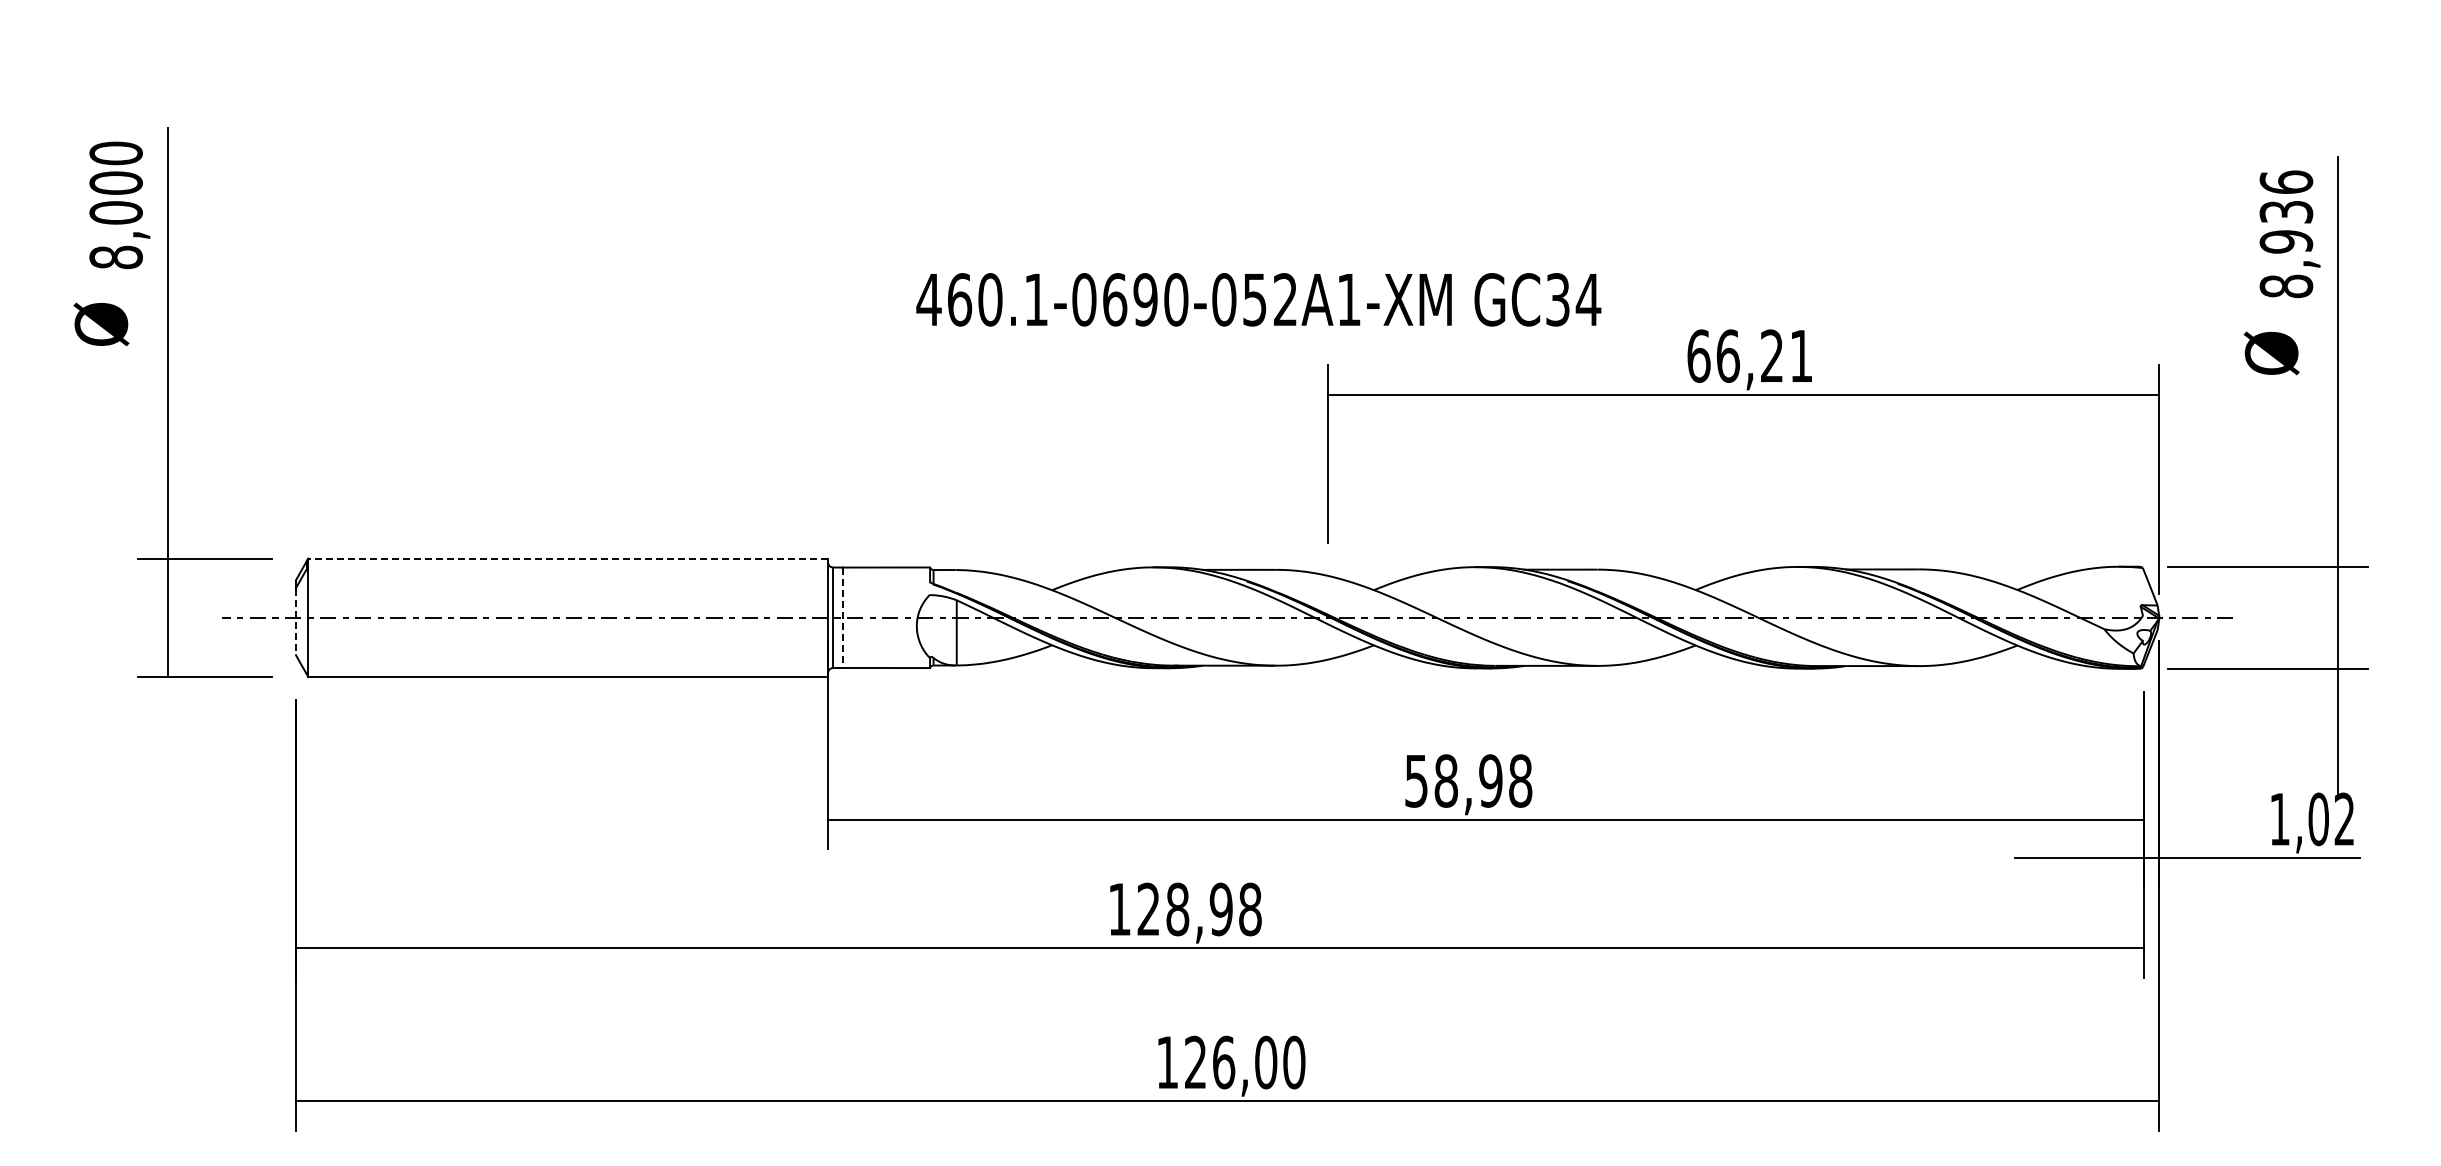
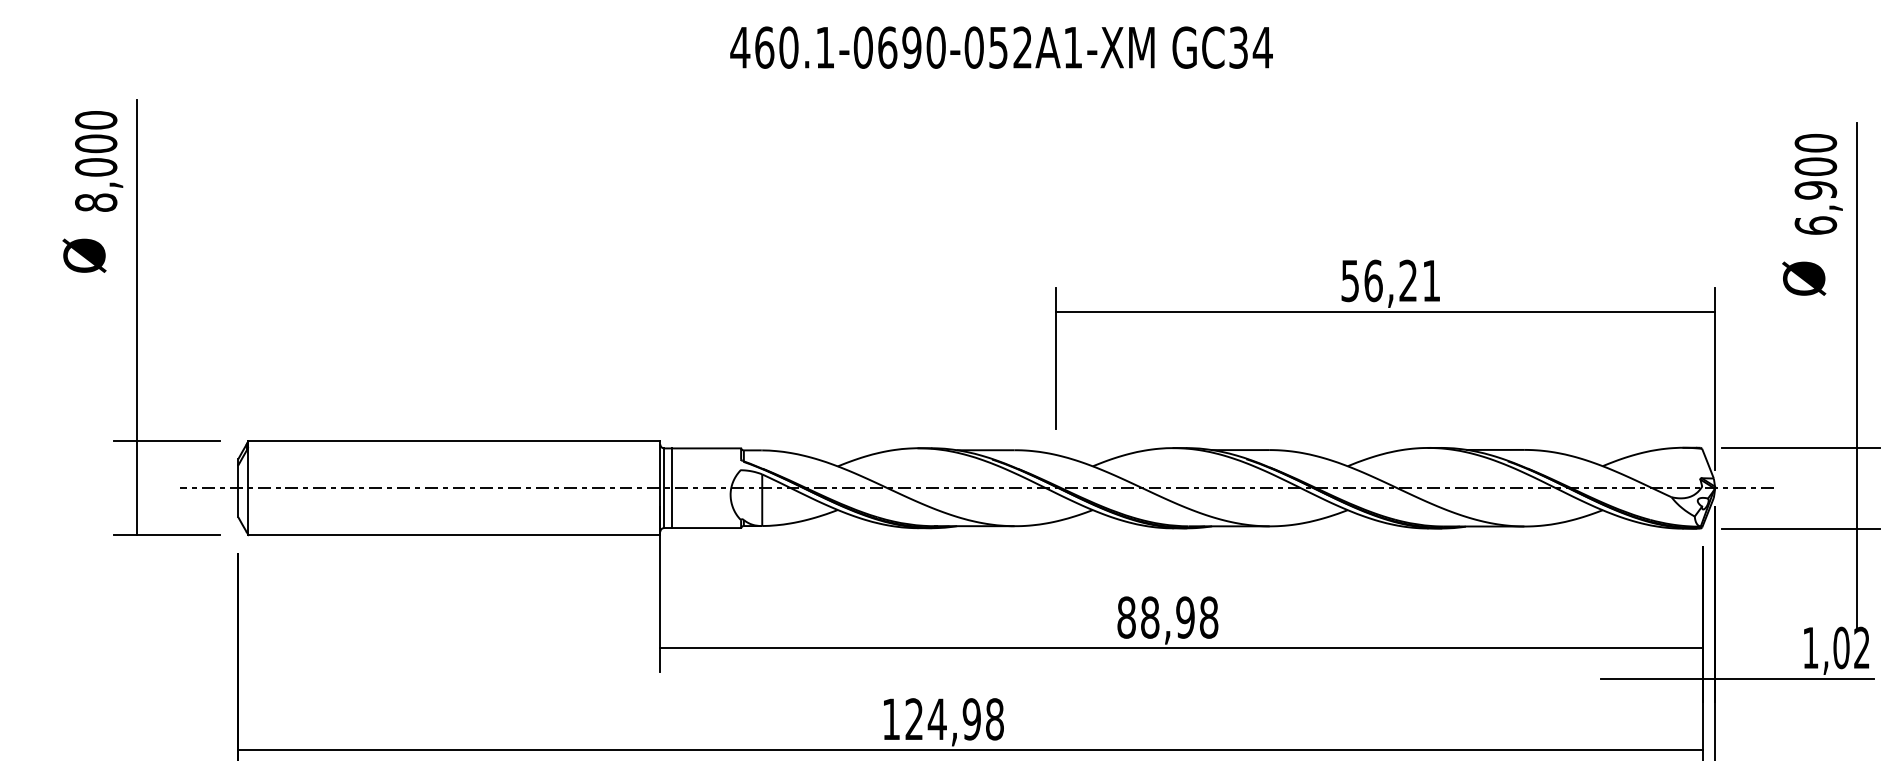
text: (2286, 234) -> (1815, 184), 8,936 -> 6,900
text: (1258, 299) -> (1001, 47), moved
text: (1698, 355) -> (1350, 280), 66,21 -> 56,21
line: (568, 558) -> (454, 441), dashed -> solid
line: (842, 618) -> (671, 488), dashed -> solid
line: (295, 621) -> (238, 491), dashed -> solid
text: (1416, 780) -> (1126, 617), 58,98 -> 88,98
text: (1177, 909) -> (937, 719), 128,98 -> 124,98

